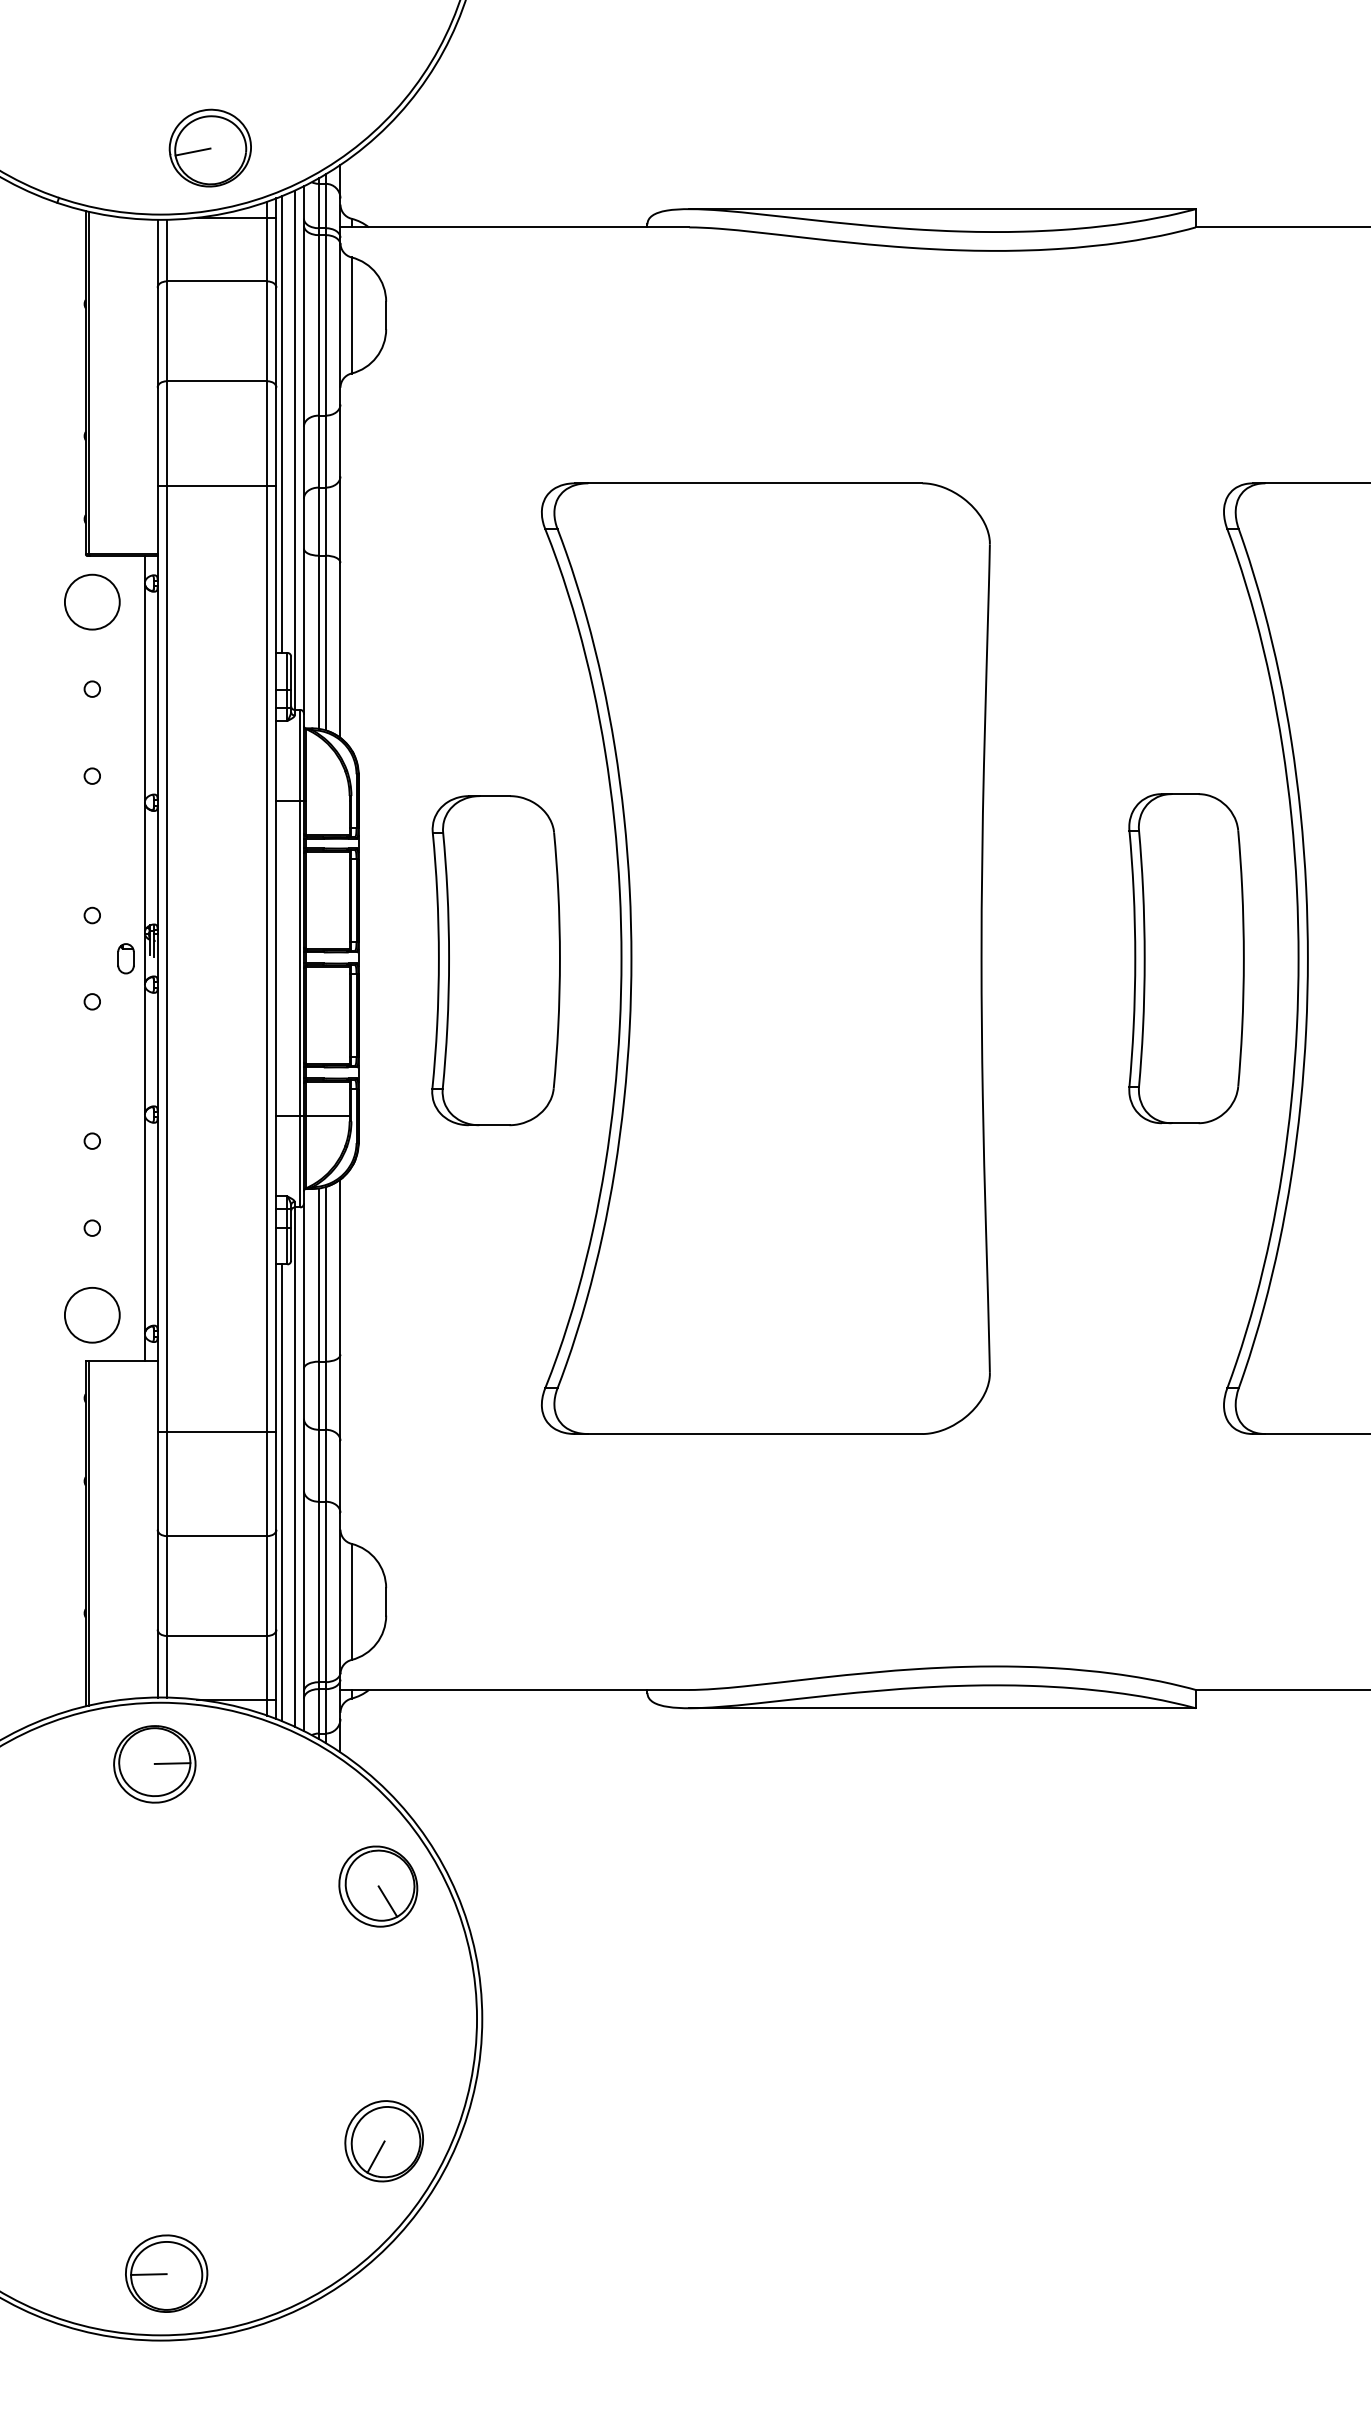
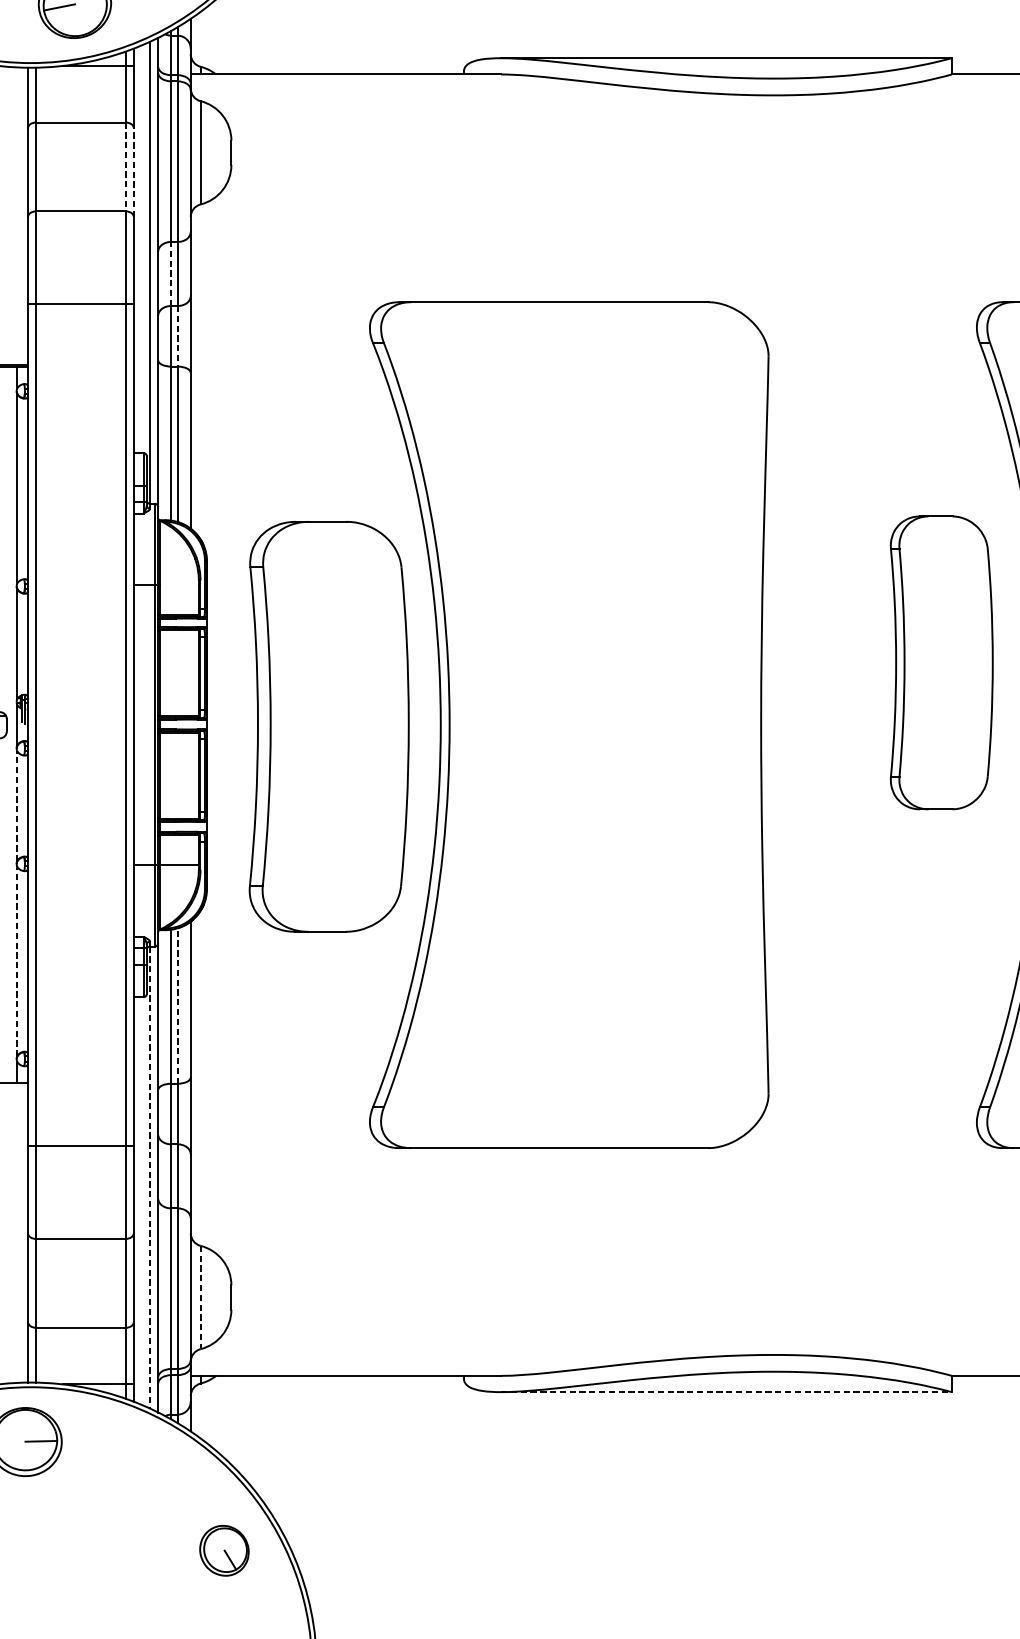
line: (267, 331) -> (125, 167), solid -> dashed
line: (276, 337) -> (133, 172), solid -> dashed
line: (281, 424) -> (138, 249), removed
line: (318, 451) -> (171, 273), solid -> dashed
line: (325, 522) -> (177, 337), solid -> dashed
part: (1186, 958) -> (941, 662), moved
part: (495, 960) -> (328, 726), size x1.4
line: (145, 1049) -> (17, 805), solid -> dashed
line: (145, 1224) -> (17, 961), solid -> dashed
line: (325, 1273) -> (177, 1005), solid -> dashed
line: (294, 1467) -> (149, 1177), solid -> dashed
line: (281, 1492) -> (138, 1200), removed
line: (351, 1602) -> (200, 1298), solid -> dashed
line: (943, 1708) -> (727, 1392), solid -> dashed
part: (378, 1886) -> (224, 1550), size x0.7

